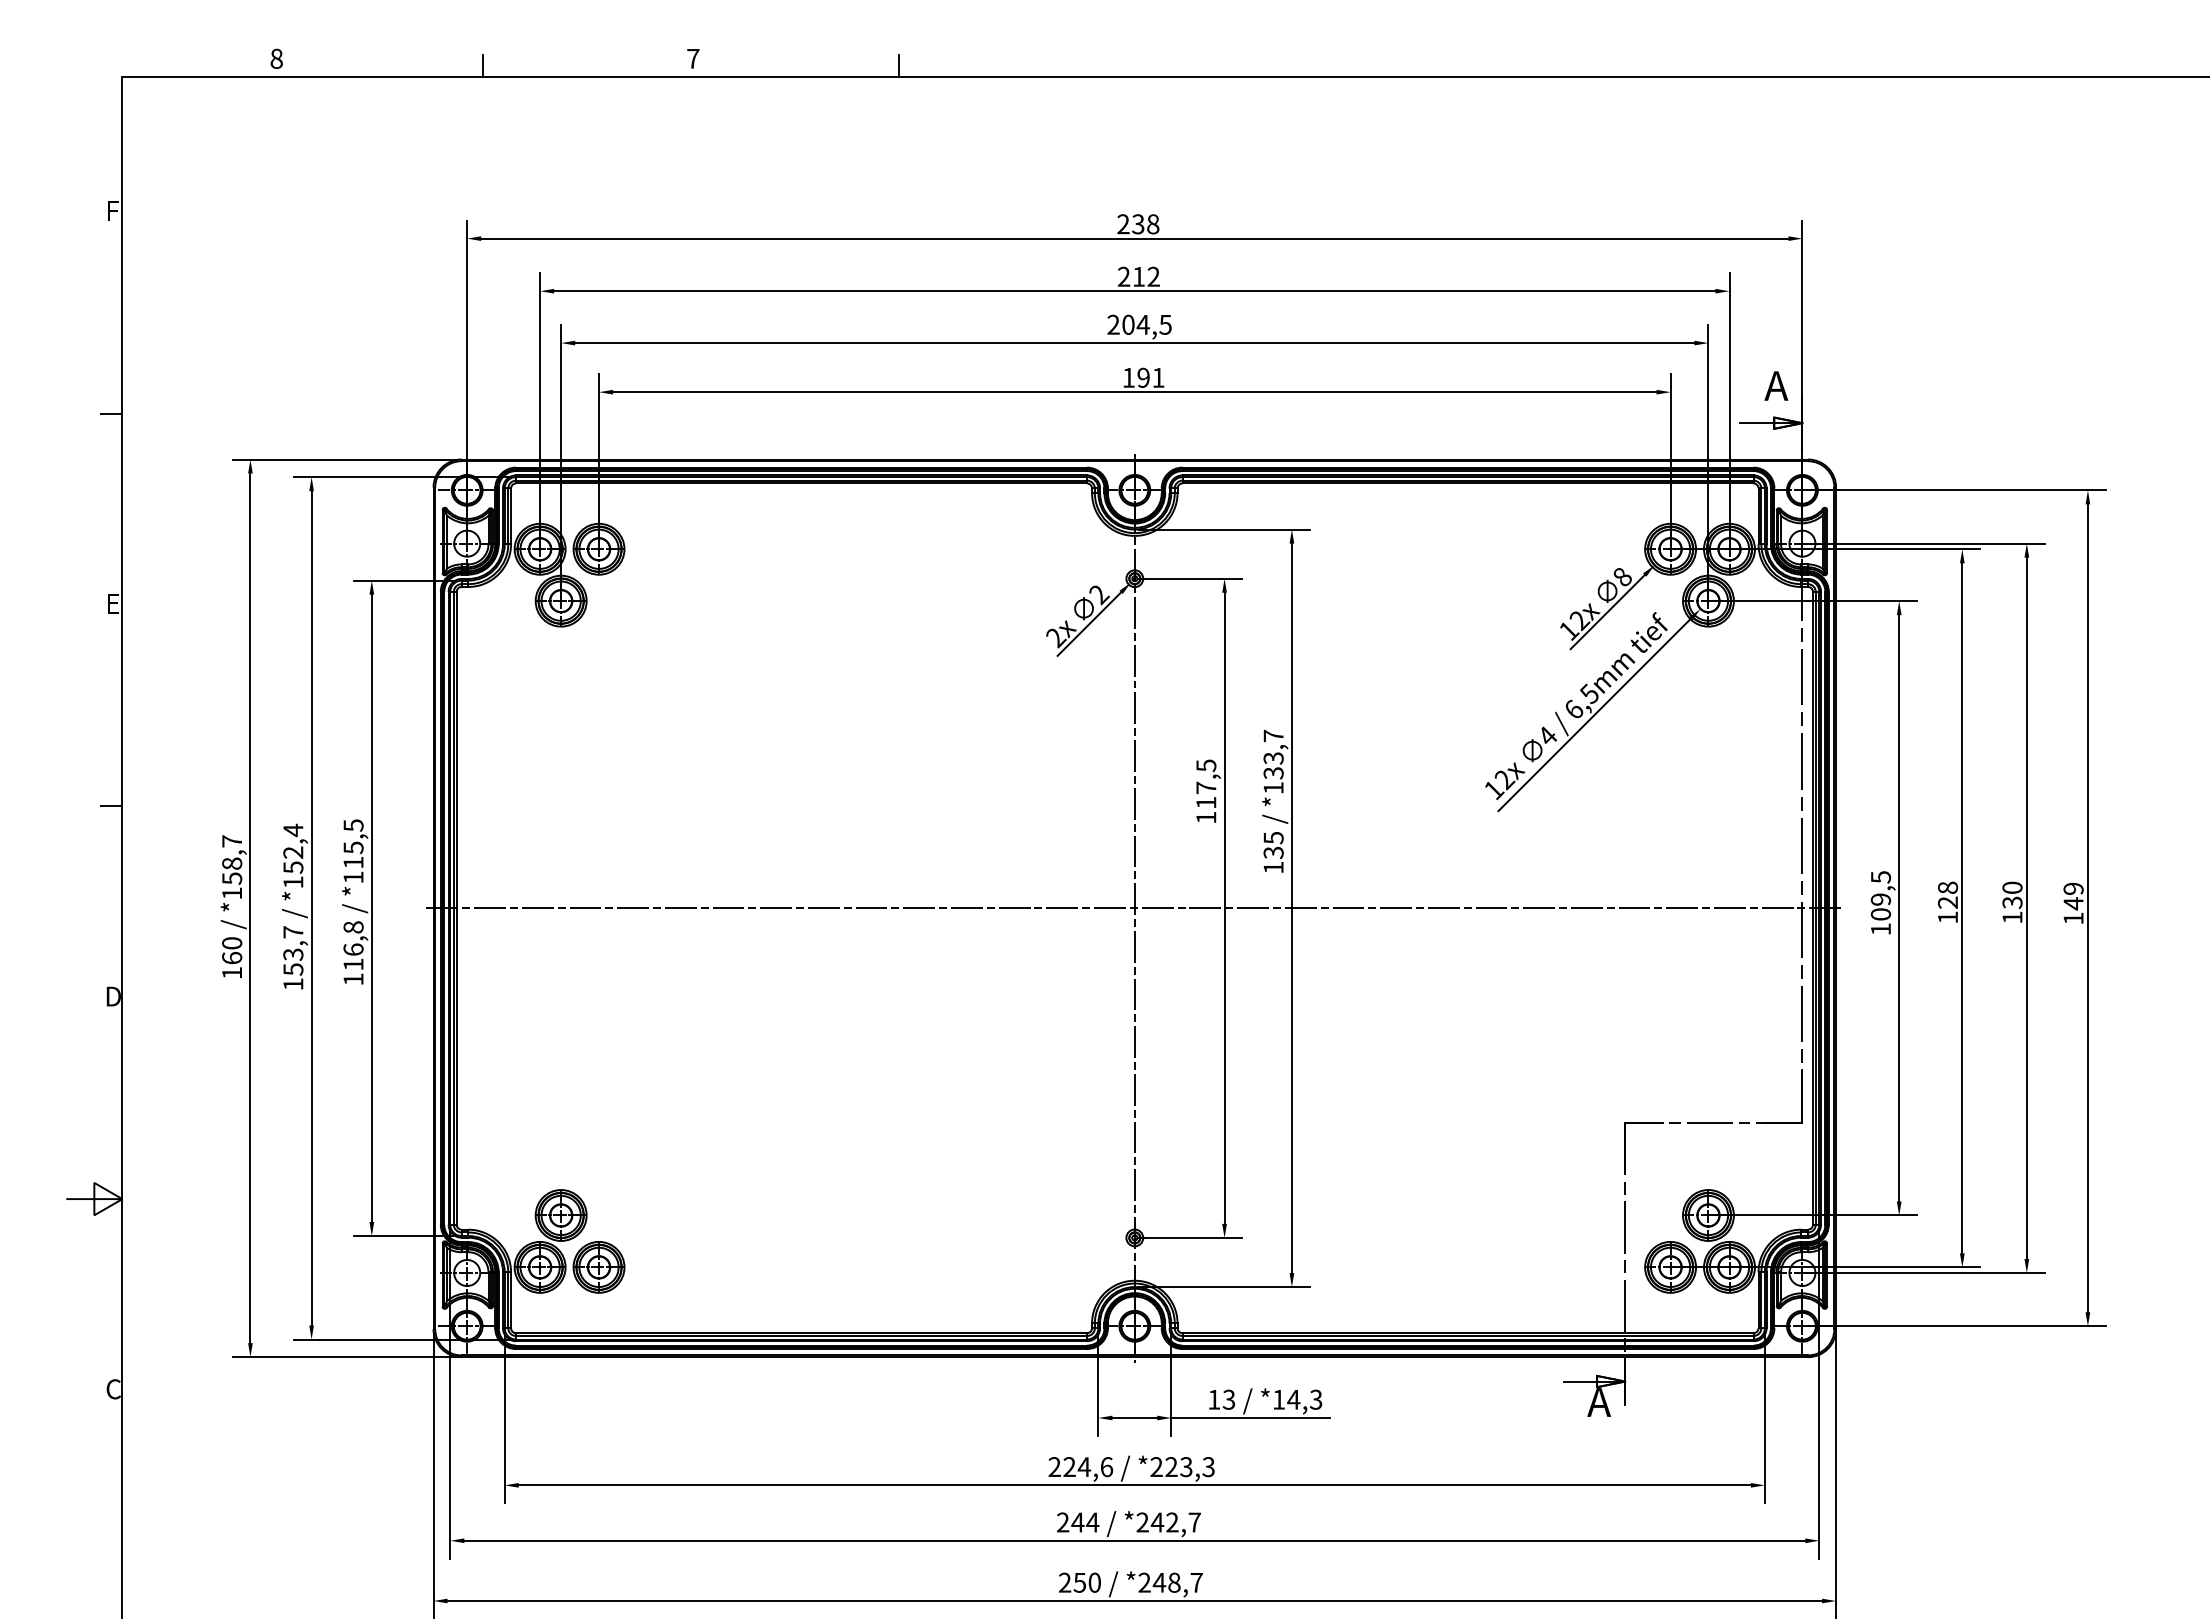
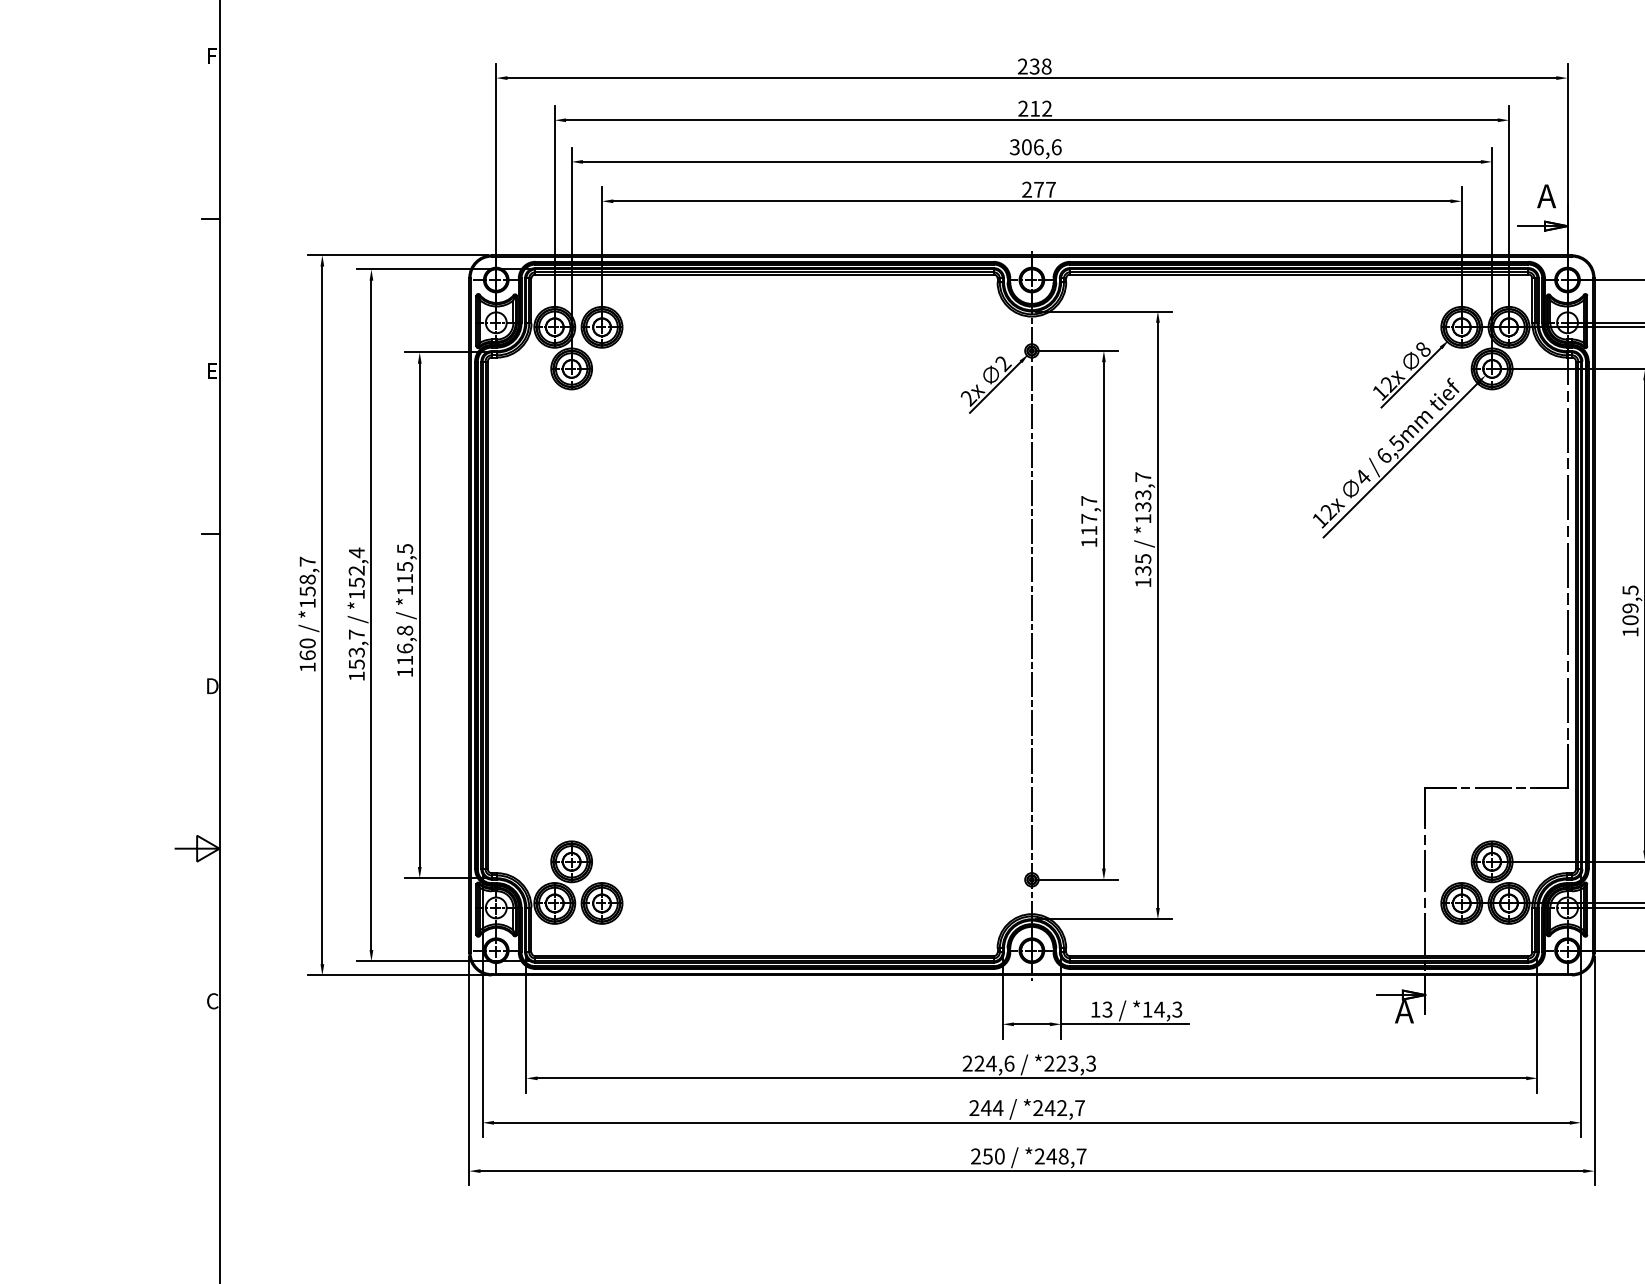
text: (1139, 324) -> (1035, 146), 204,5 -> 306,6
text: (1143, 377) -> (1038, 189), 191 -> 277
text: (1206, 765) -> (1089, 500), 117,5 -> 117,7
line: (1134, 908) -> (1031, 615), removed

